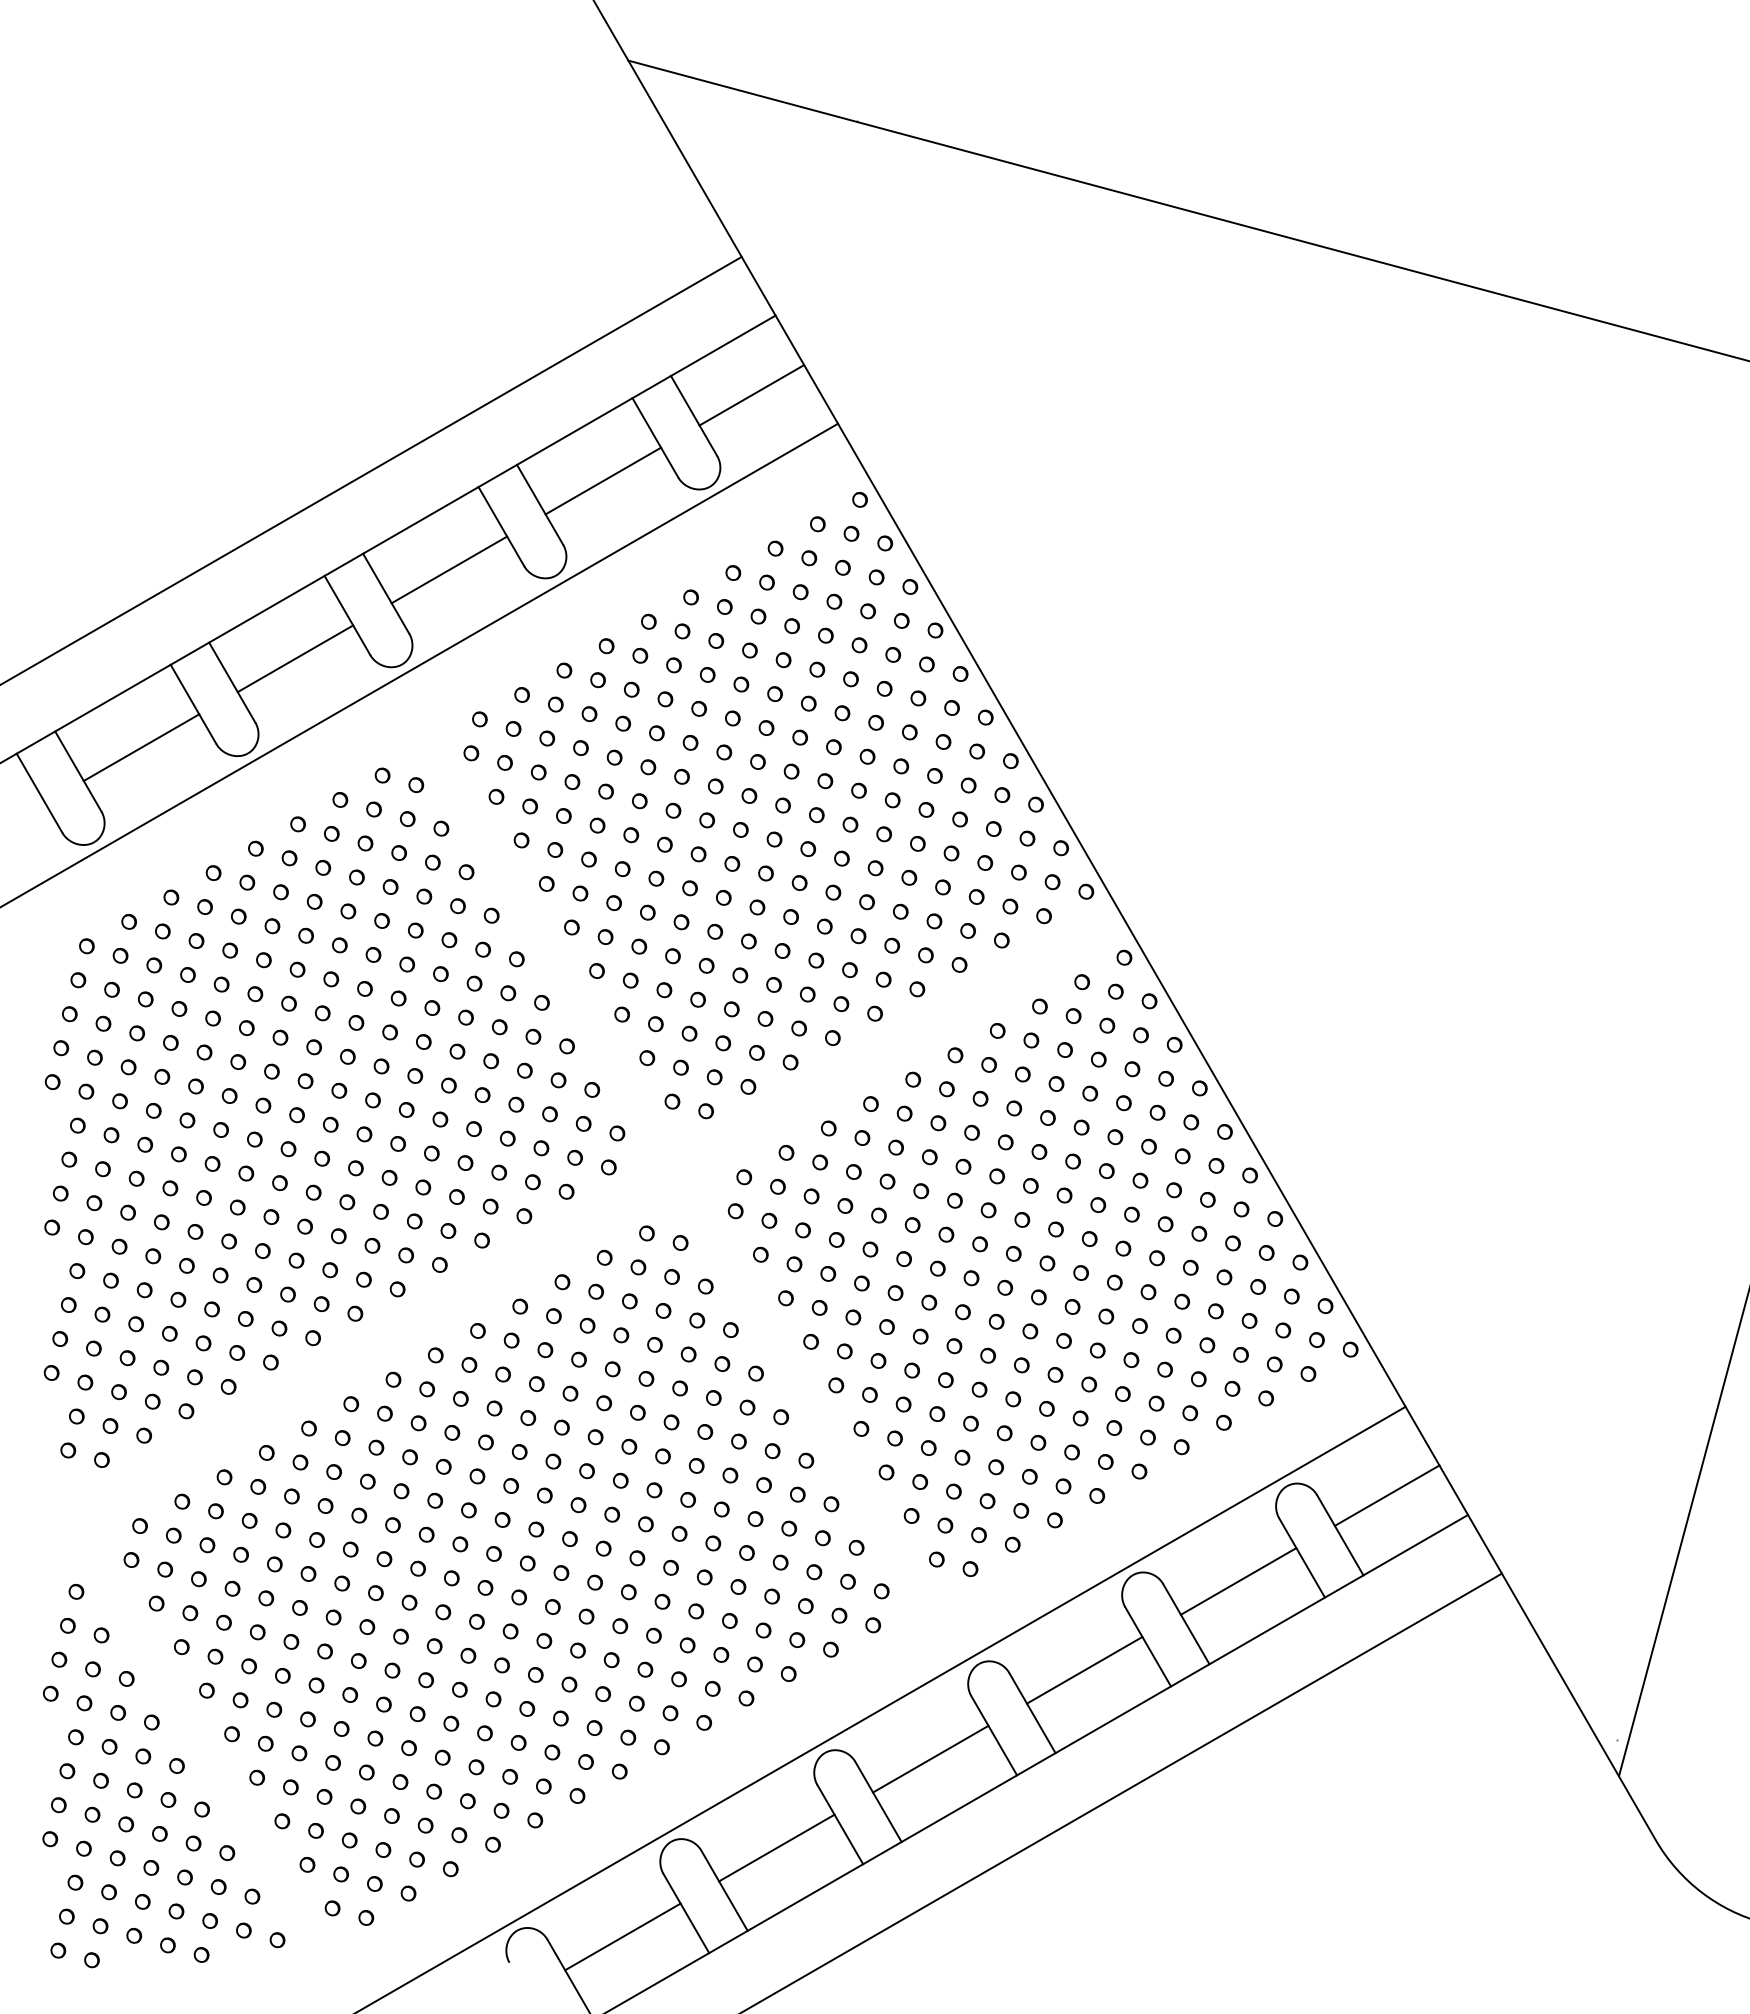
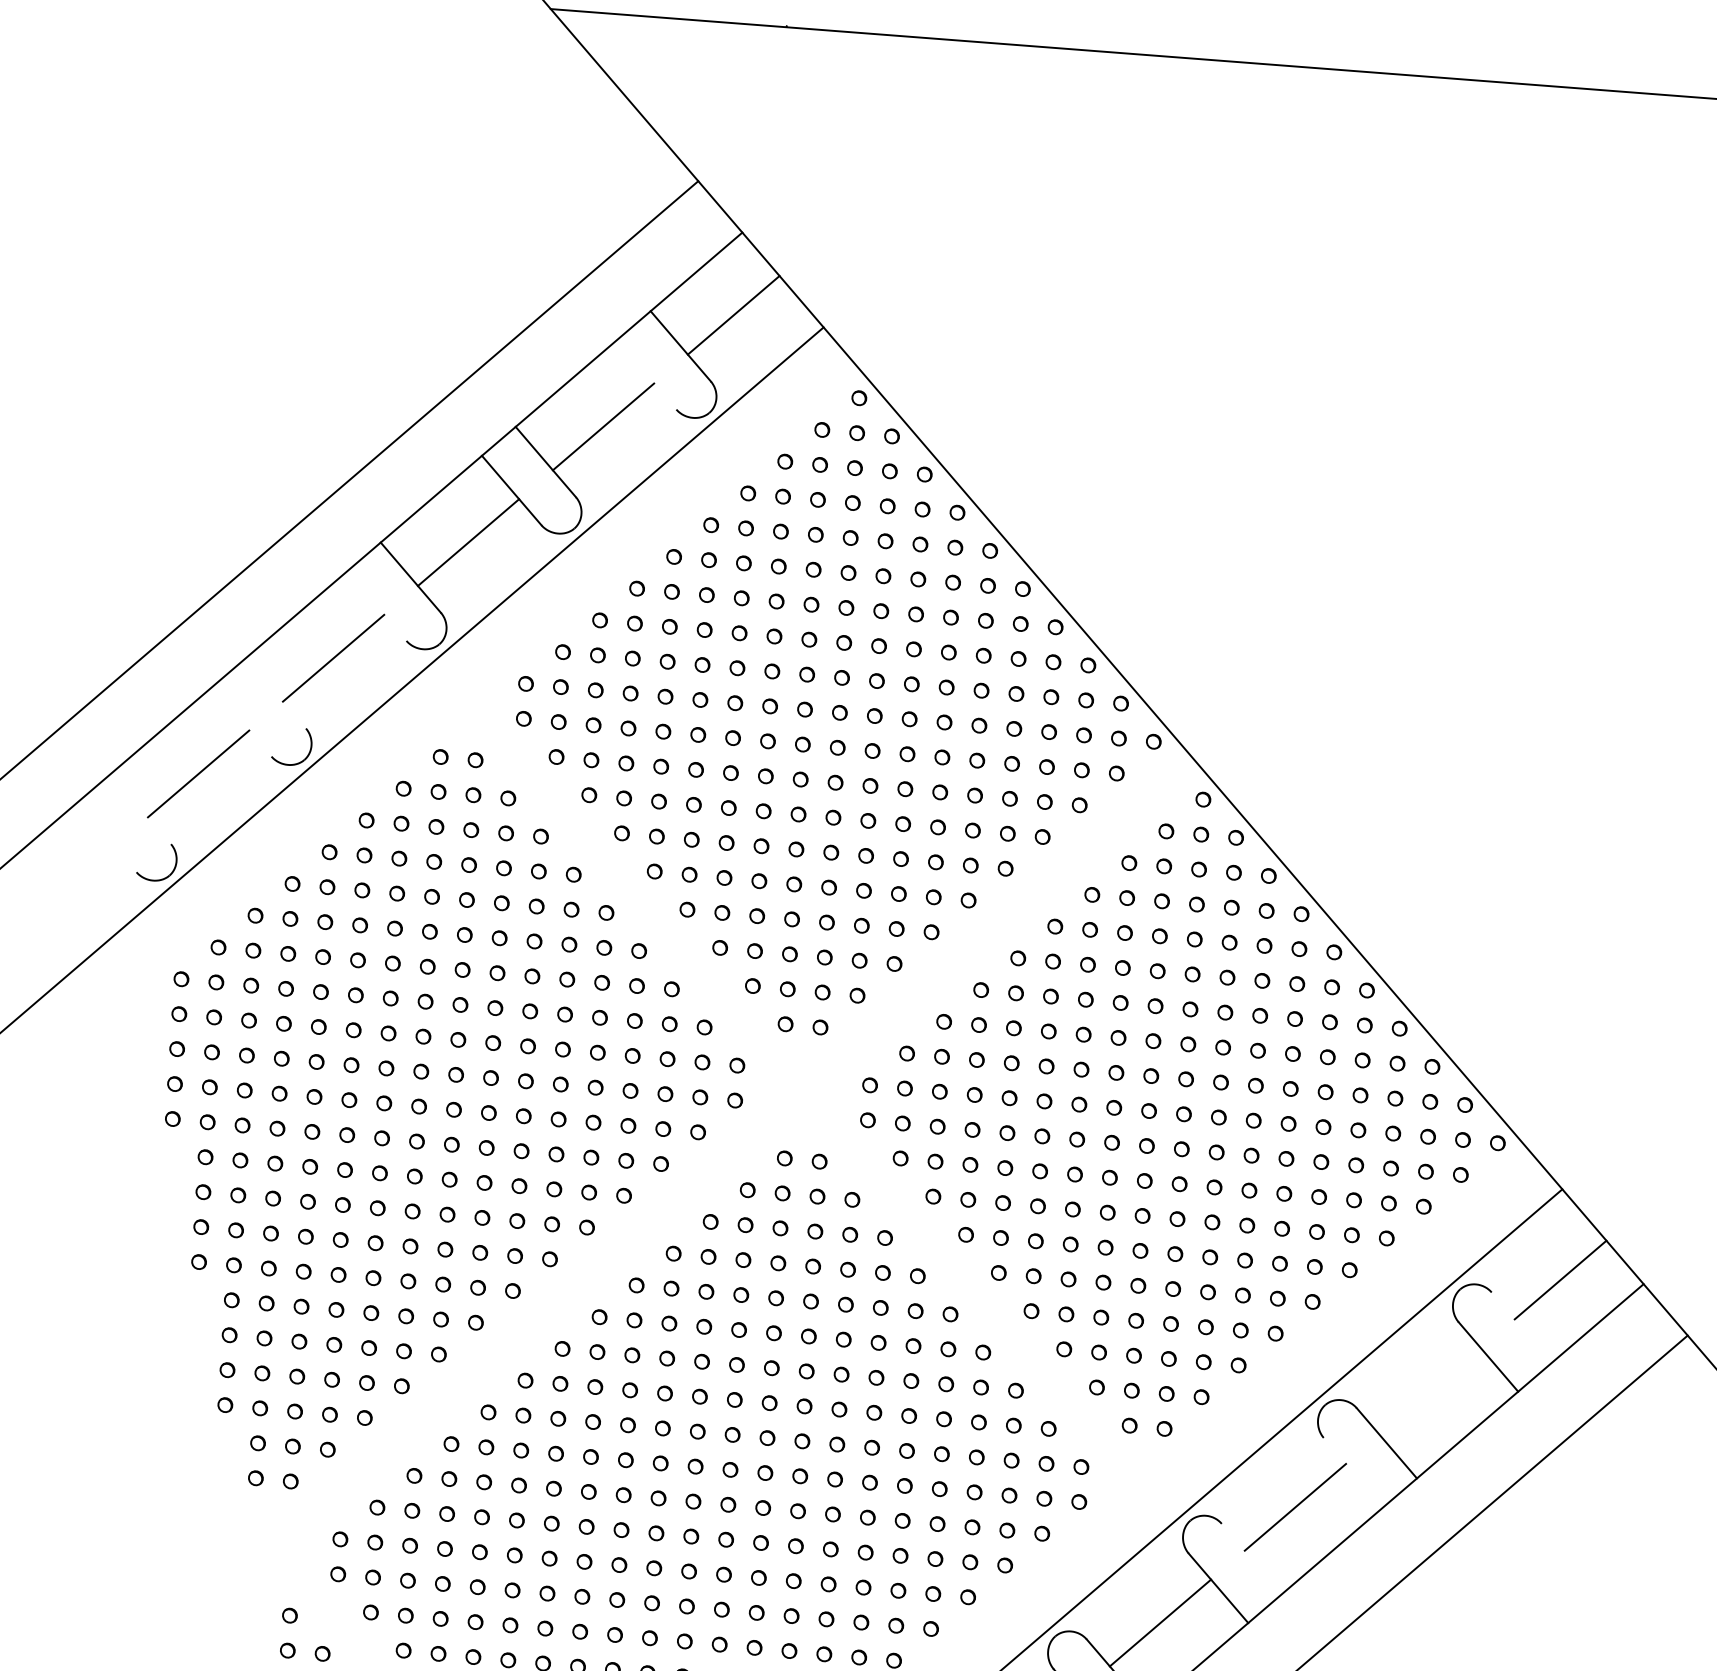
line: (655, 437) -> (646, 374), removed
line: (347, 615) -> (376, 606), removed
line: (232, 682) -> (276, 693), removed
line: (193, 704) -> (241, 721), removed
line: (78, 771) -> (141, 808), removed
line: (39, 792) -> (106, 836), removed
line: (1340, 1535) -> (1522, 1327), removed
line: (1238, 1581) -> (1430, 1391), removed
line: (1148, 1646) -> (1353, 1472), removed
line: (1032, 1712) -> (1251, 1558), removed

